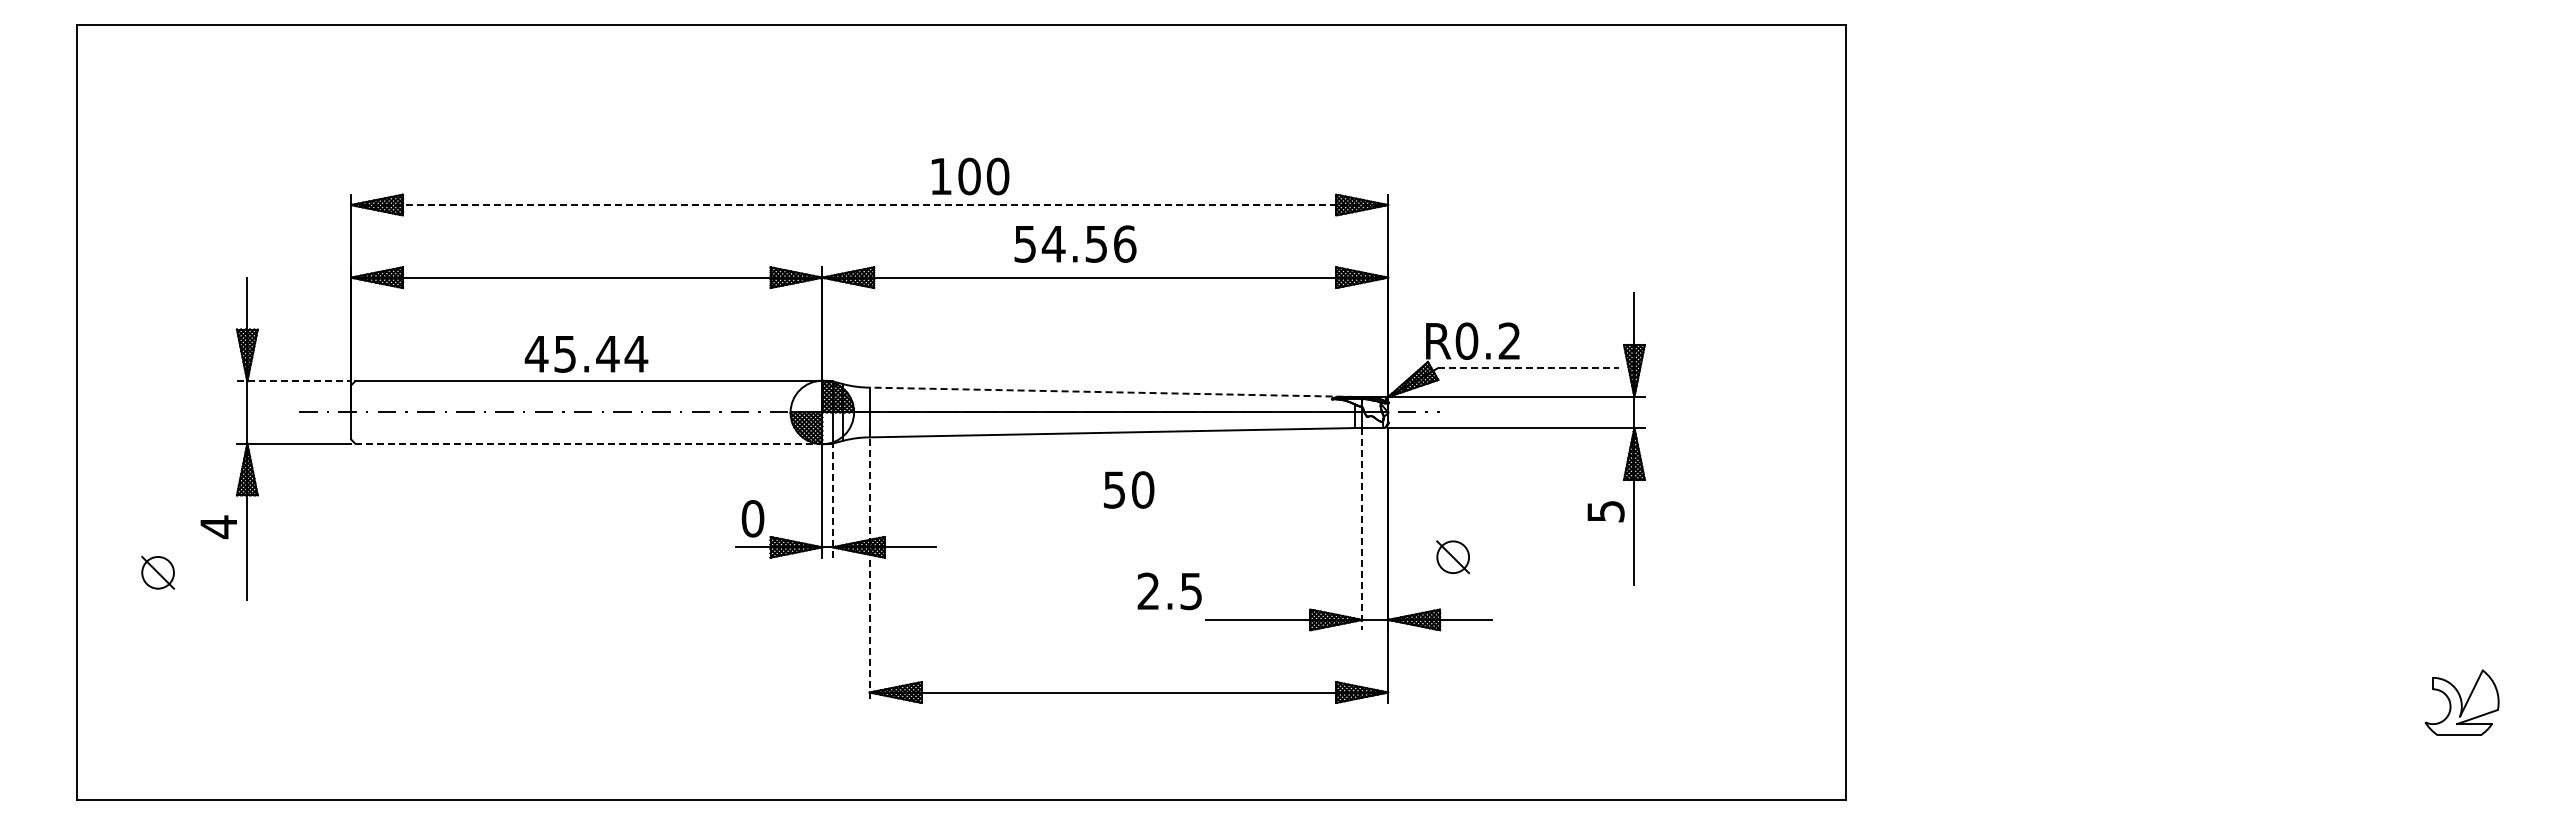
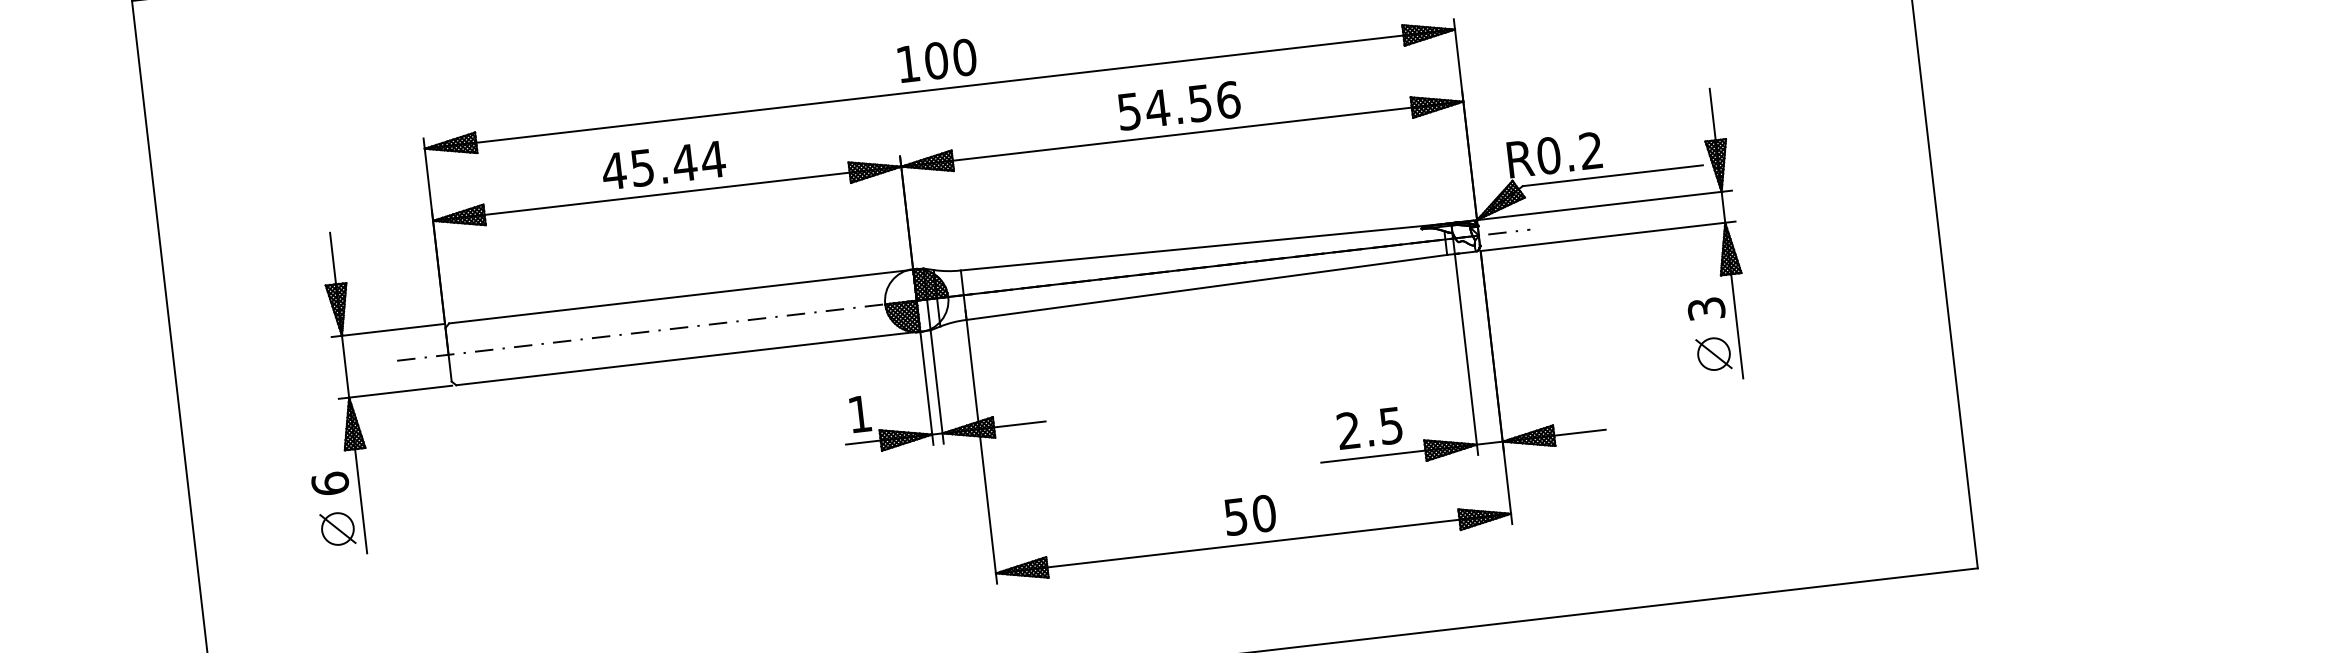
text: (970, 176) -> (937, 60), moved
line: (869, 205) -> (939, 89), dashed -> solid
text: (1075, 243) -> (1179, 105), moved
text: (586, 354) -> (663, 165), moved
line: (1528, 368) -> (1613, 175), dashed -> solid
line: (294, 381) -> (388, 330), dashed -> solid
line: (1111, 392) -> (1201, 247), dashed -> solid
line: (588, 443) -> (688, 358), dashed -> solid
text: (1129, 489) -> (1250, 514), moved
line: (832, 500) -> (936, 386), dashed -> solid
text: (1605, 510) -> (1705, 307), 5 -> 3
text: (752, 518) -> (859, 413), 0 -> 1
text: (218, 527) -> (330, 484), 4 -> 6
line: (1362, 529) -> (1466, 354), dashed -> solid
part: (1453, 557) -> (1714, 354), moved
line: (869, 565) -> (981, 447), dashed -> solid
part: (158, 572) -> (338, 528), moved
text: (1169, 591) -> (1369, 428), moved

